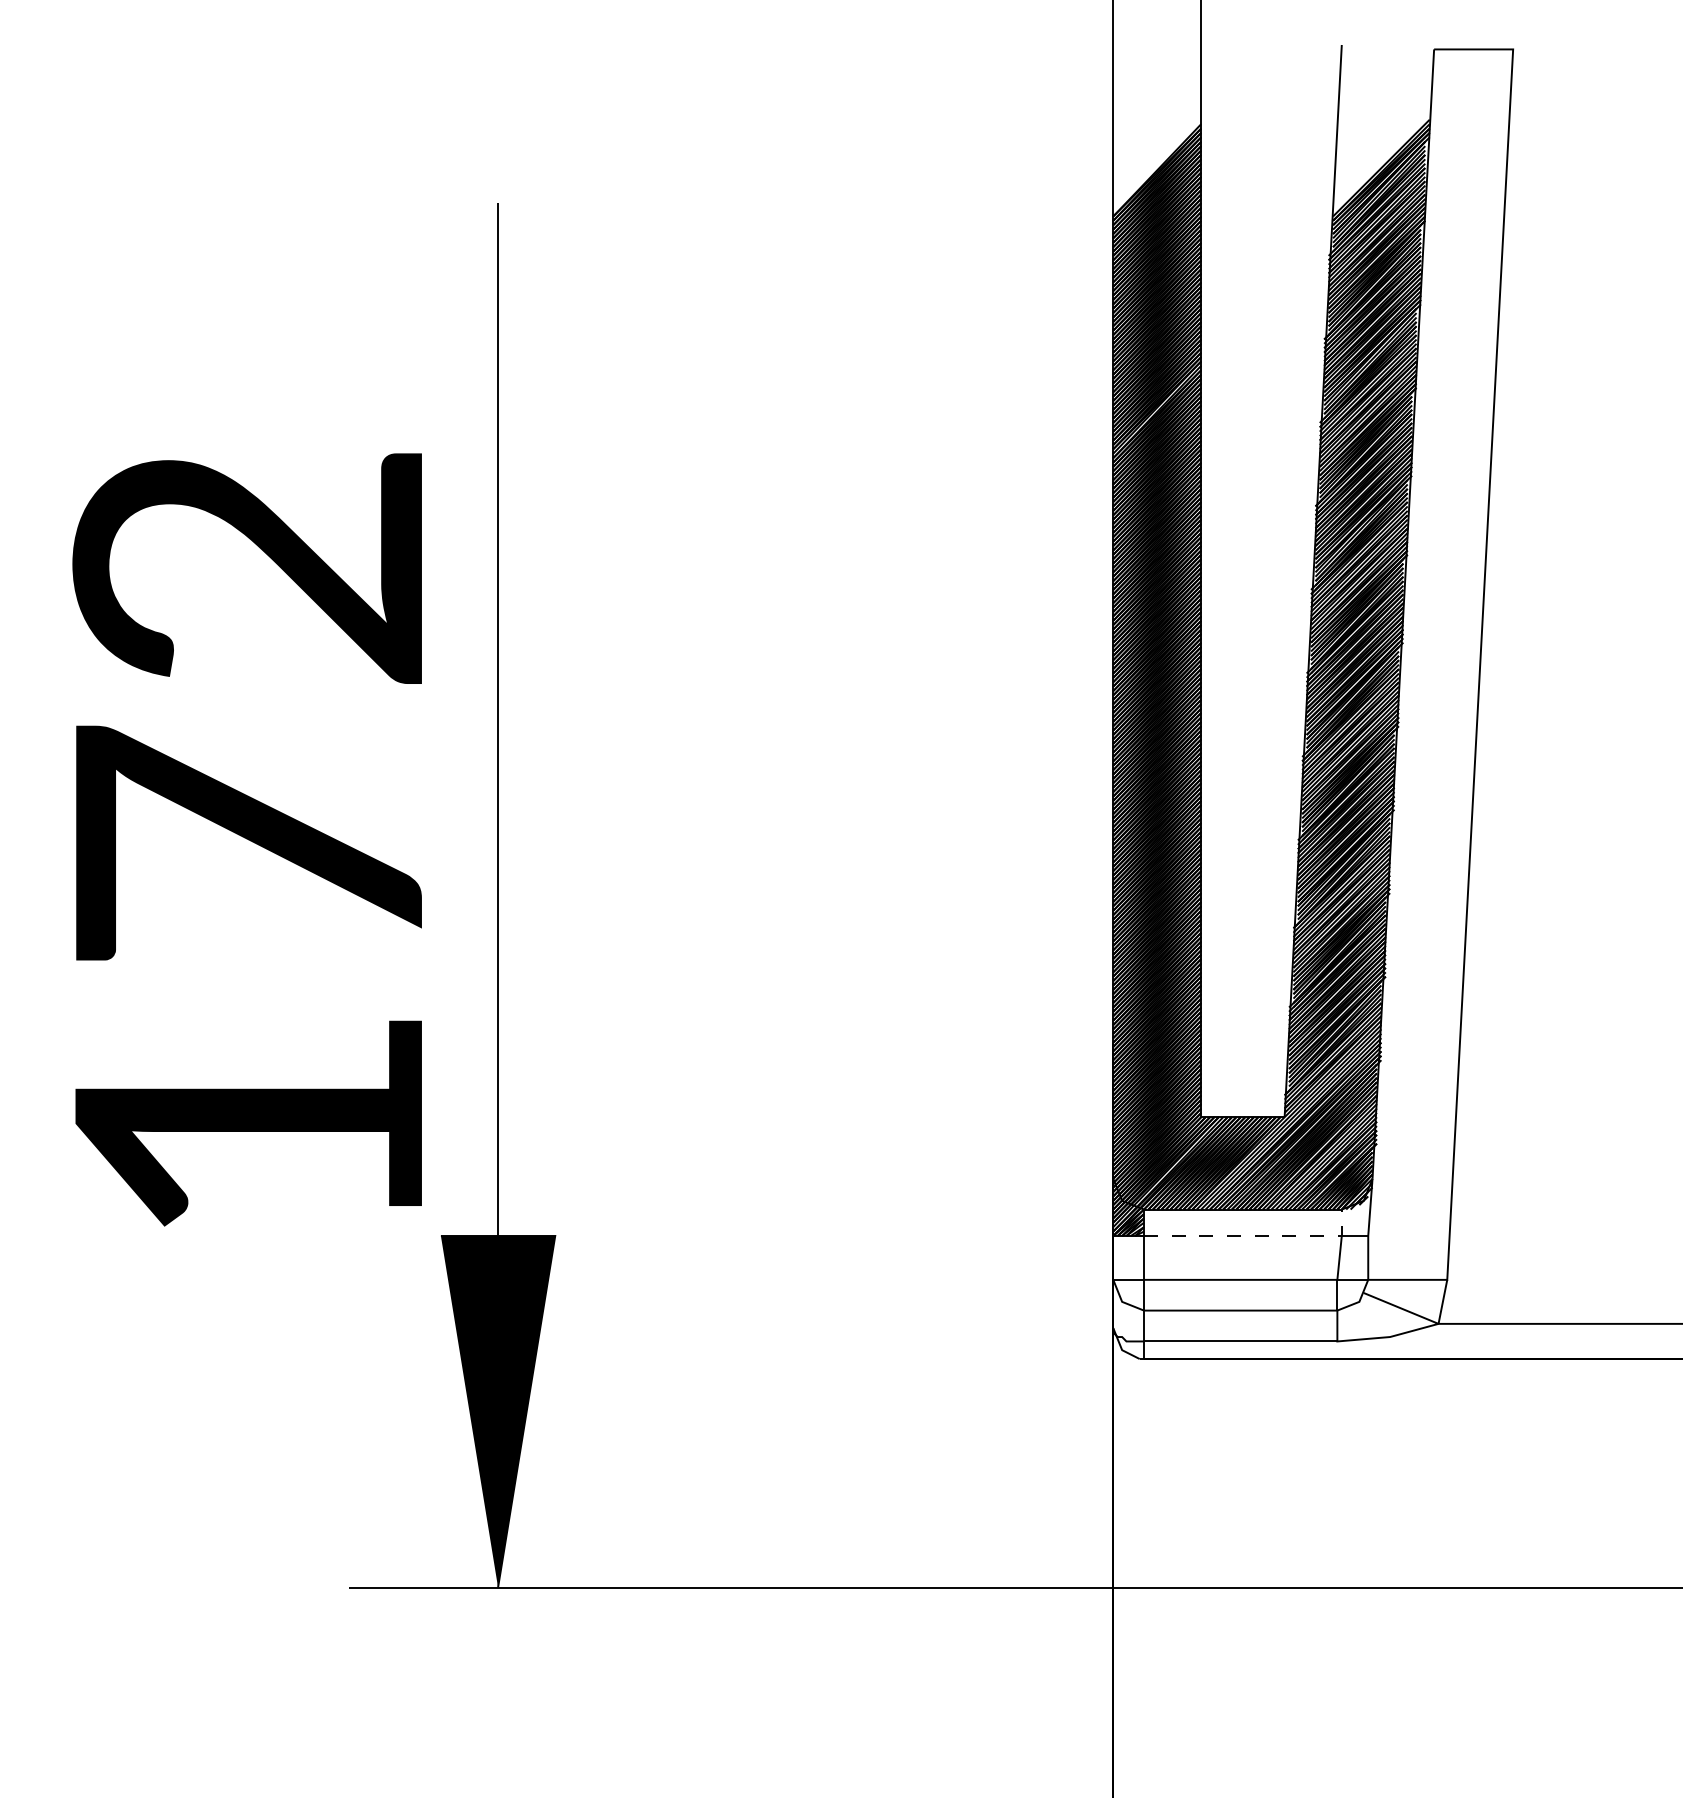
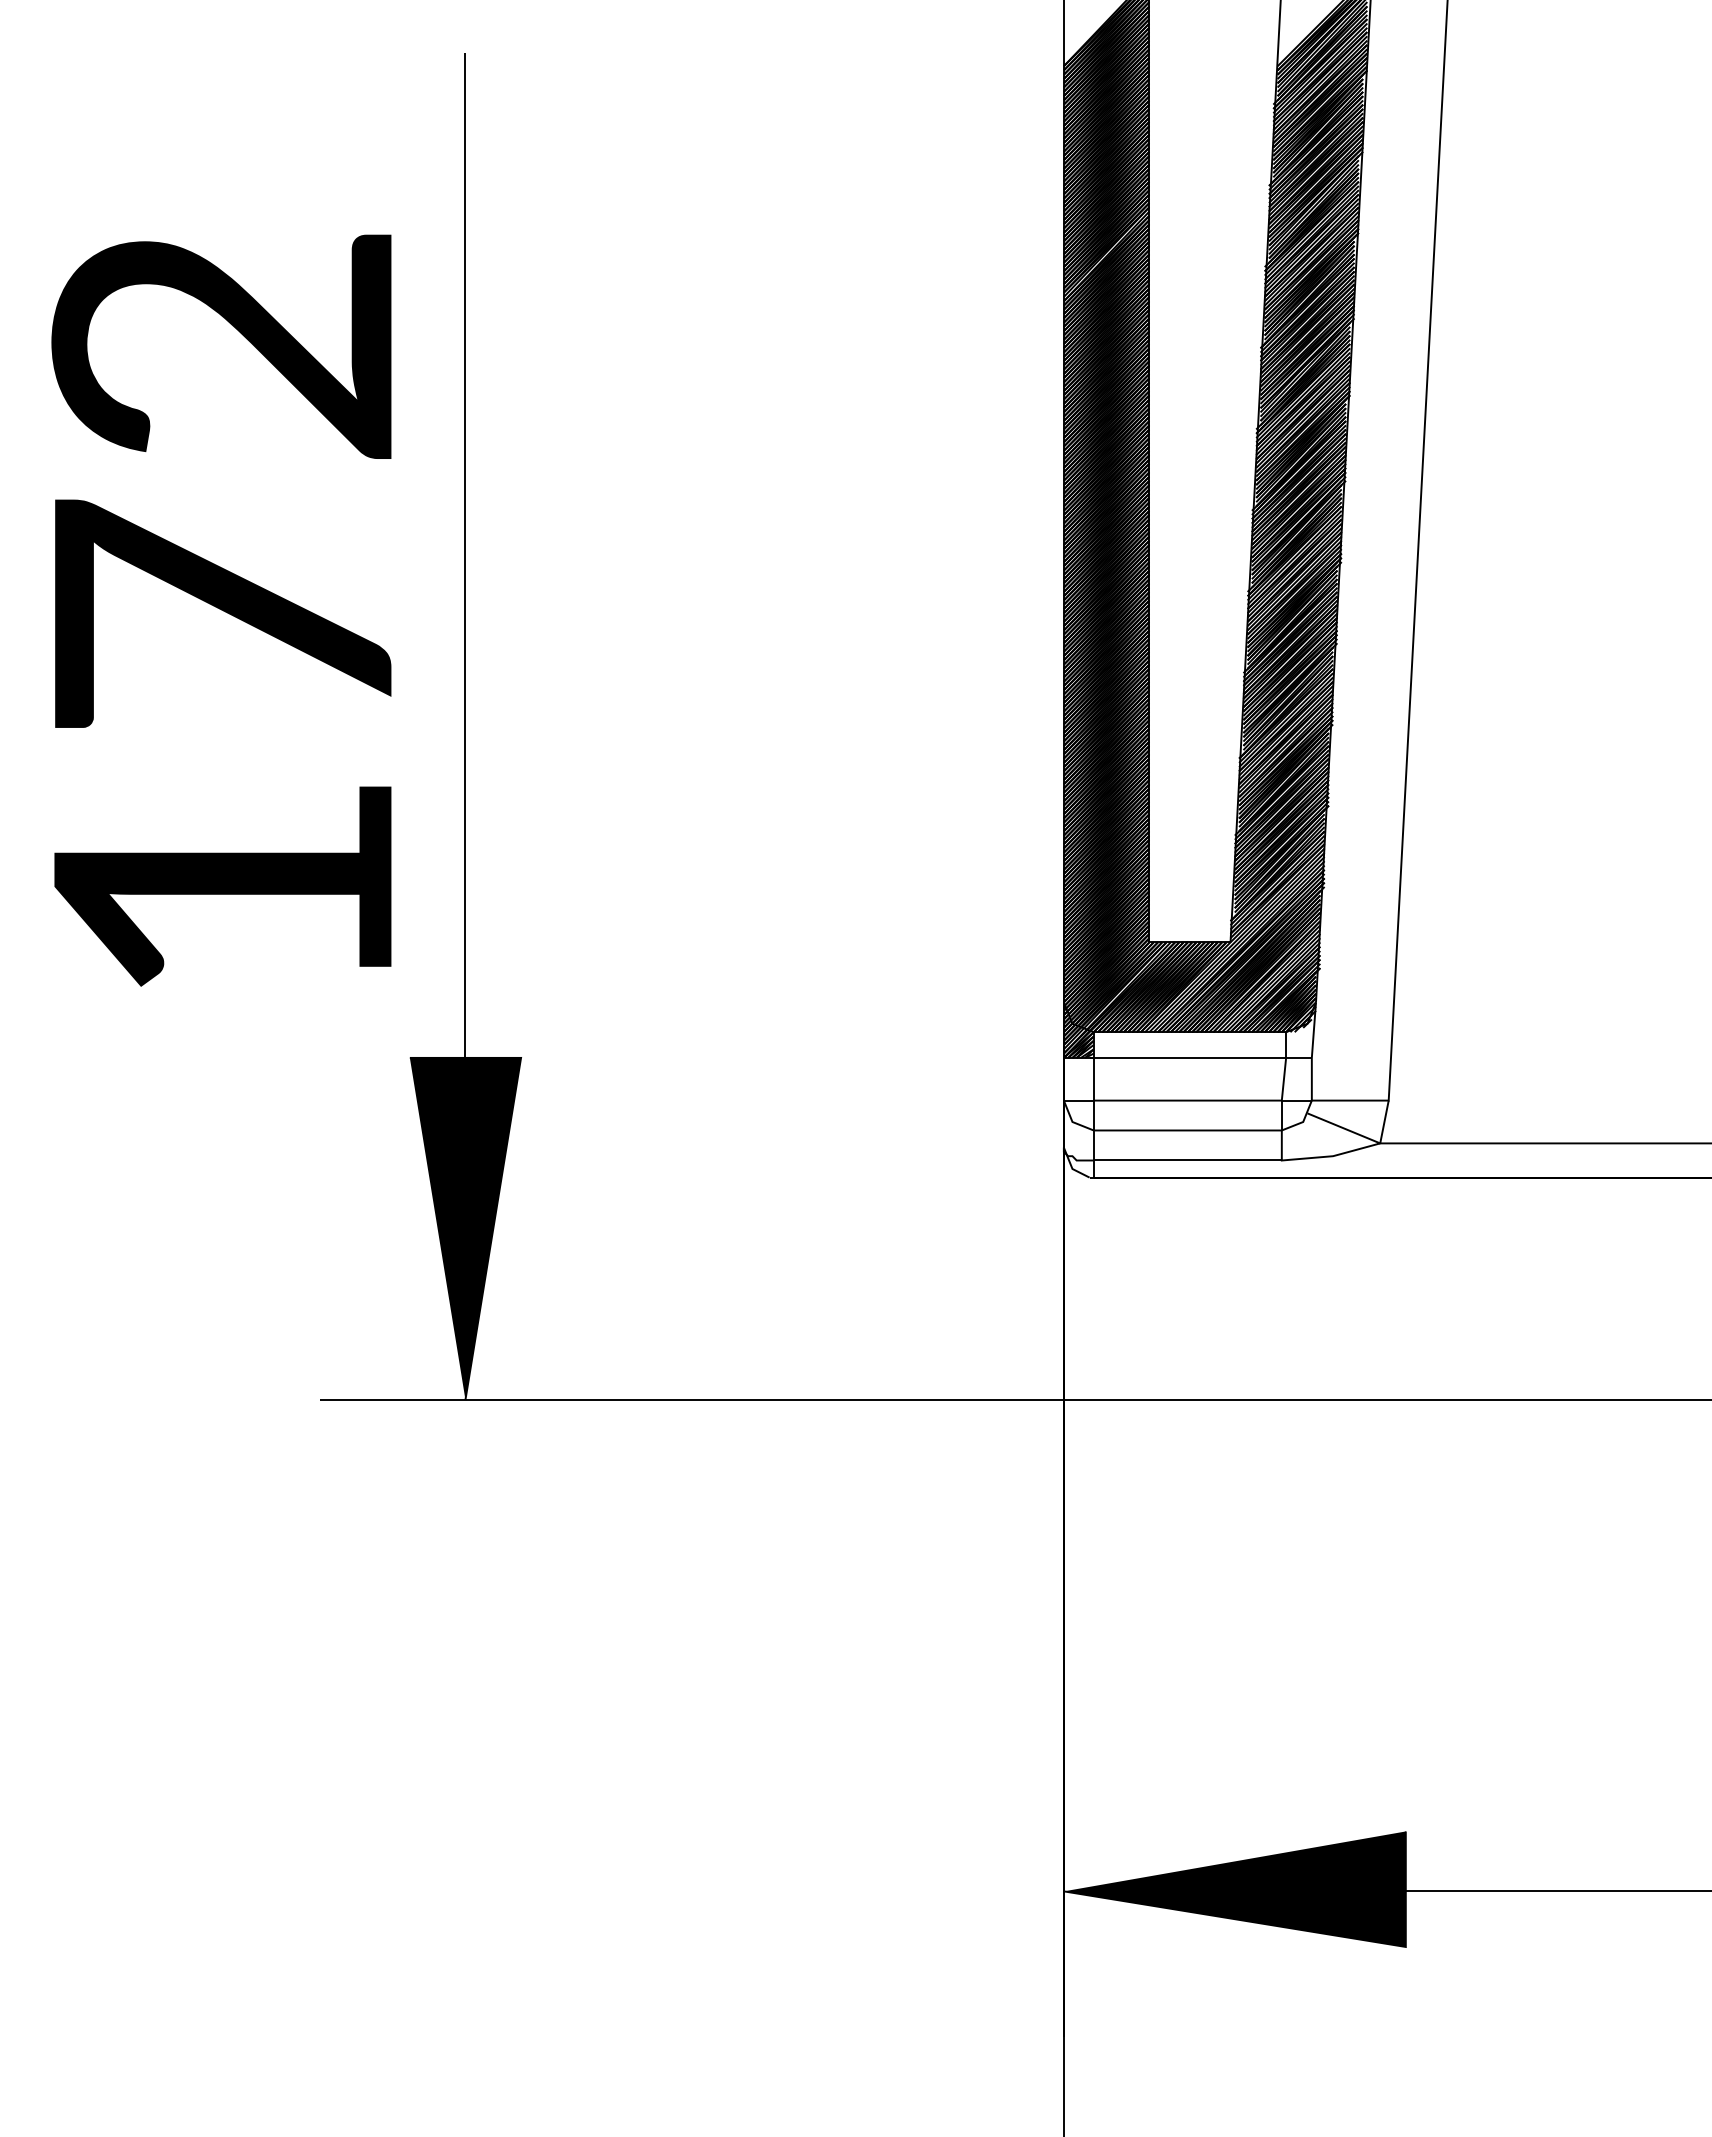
text: (247, 839) -> (221, 610), moved
line: (1256, 1235) -> (1203, 1057), dashed -> solid

